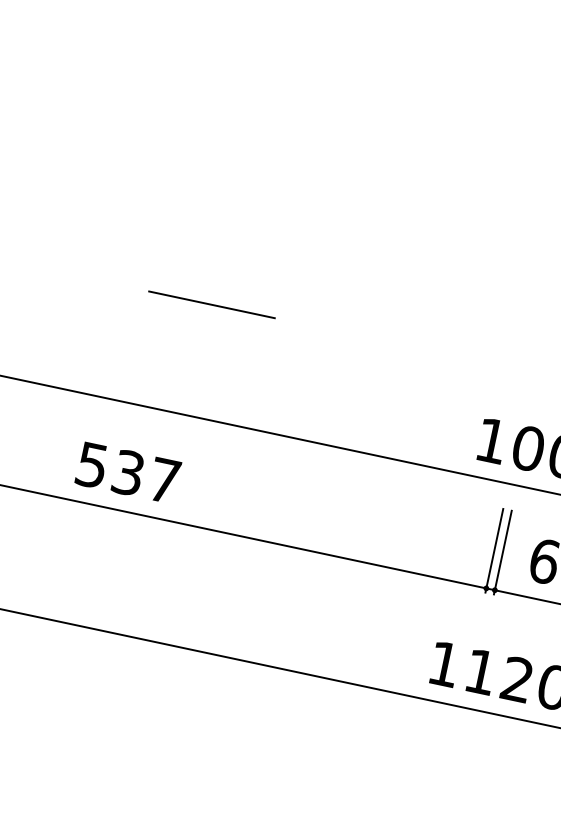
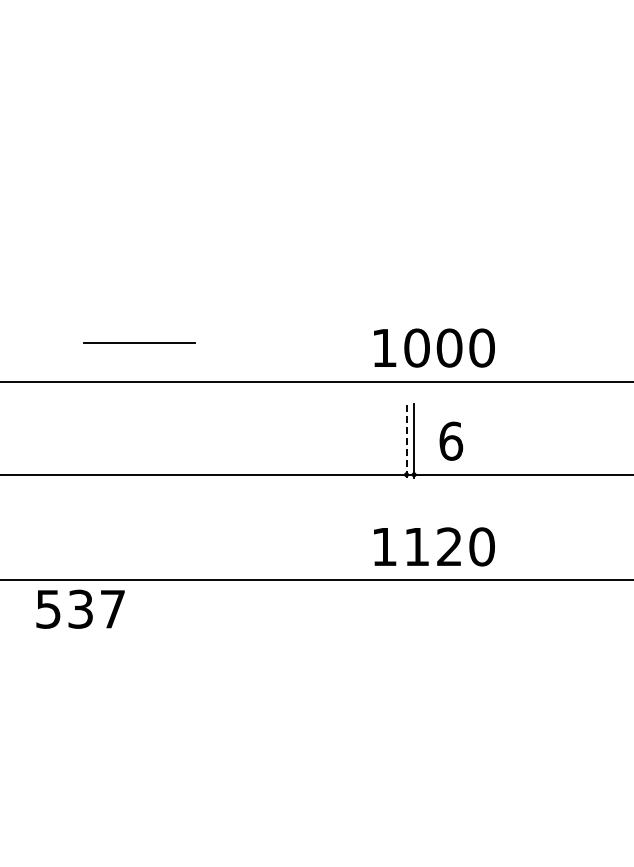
line: (212, 304) -> (139, 342), moved
text: (128, 472) -> (80, 608), moved
line: (494, 549) -> (406, 440), solid -> dashed

